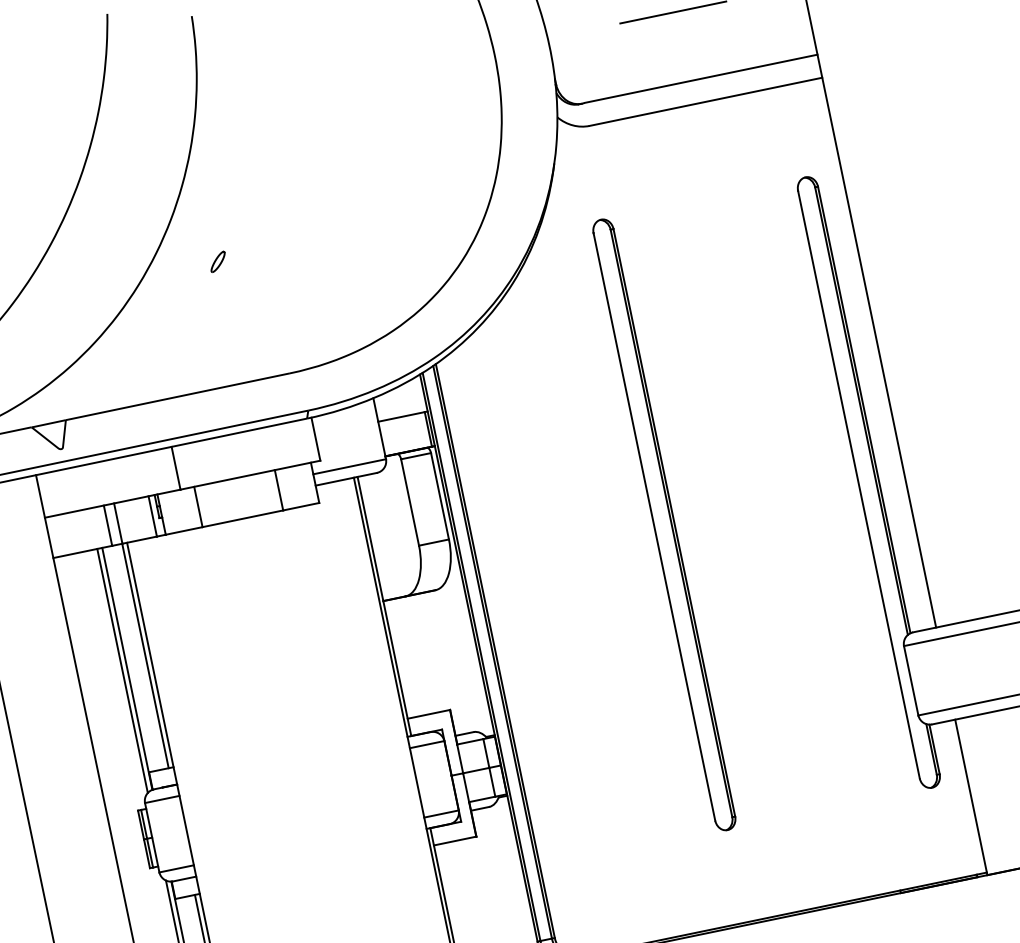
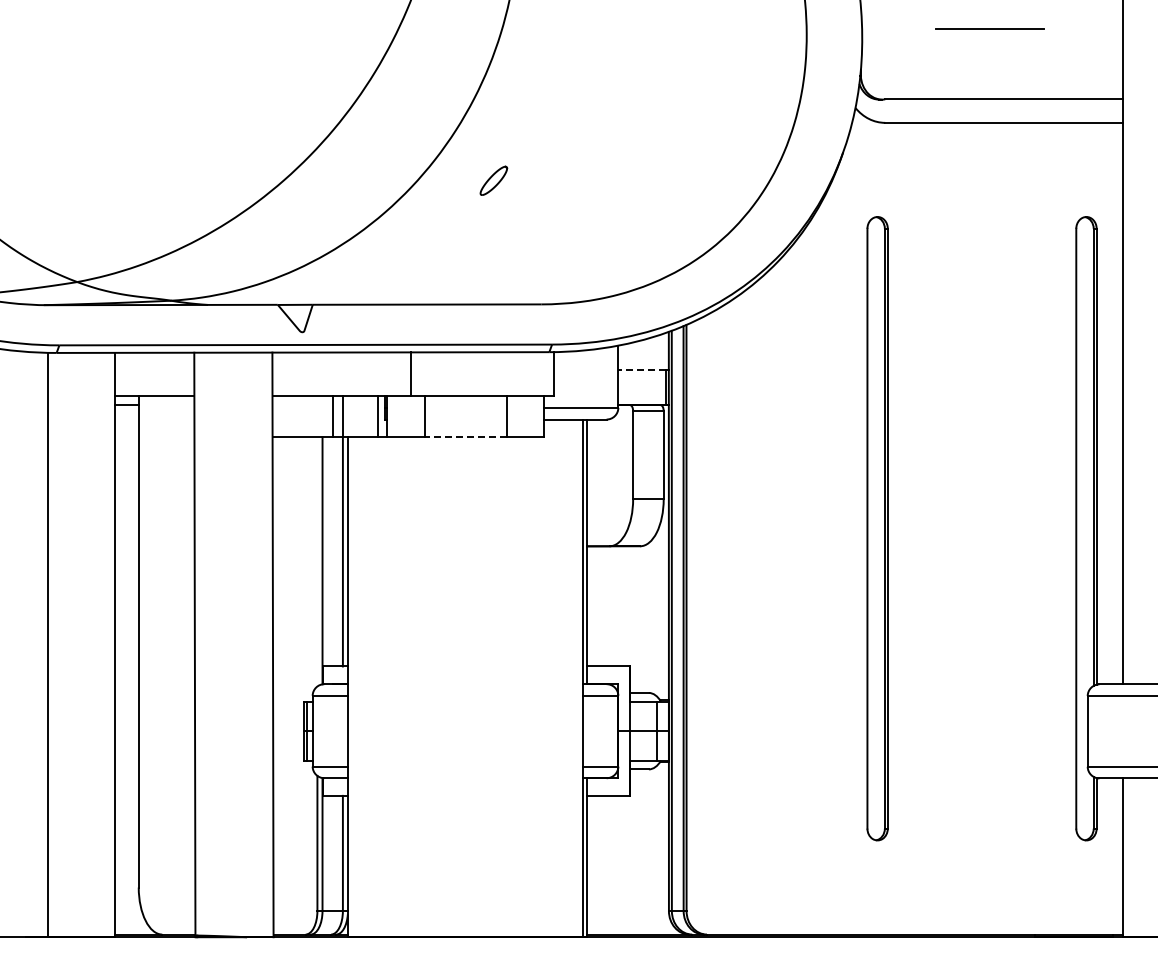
part: (217, 261) -> (493, 180), size x1.6
line: (401, 416) -> (642, 369), solid -> dashed
line: (242, 519) -> (465, 437), solid -> dashed
line: (122, 670) -> (317, 561), removed

